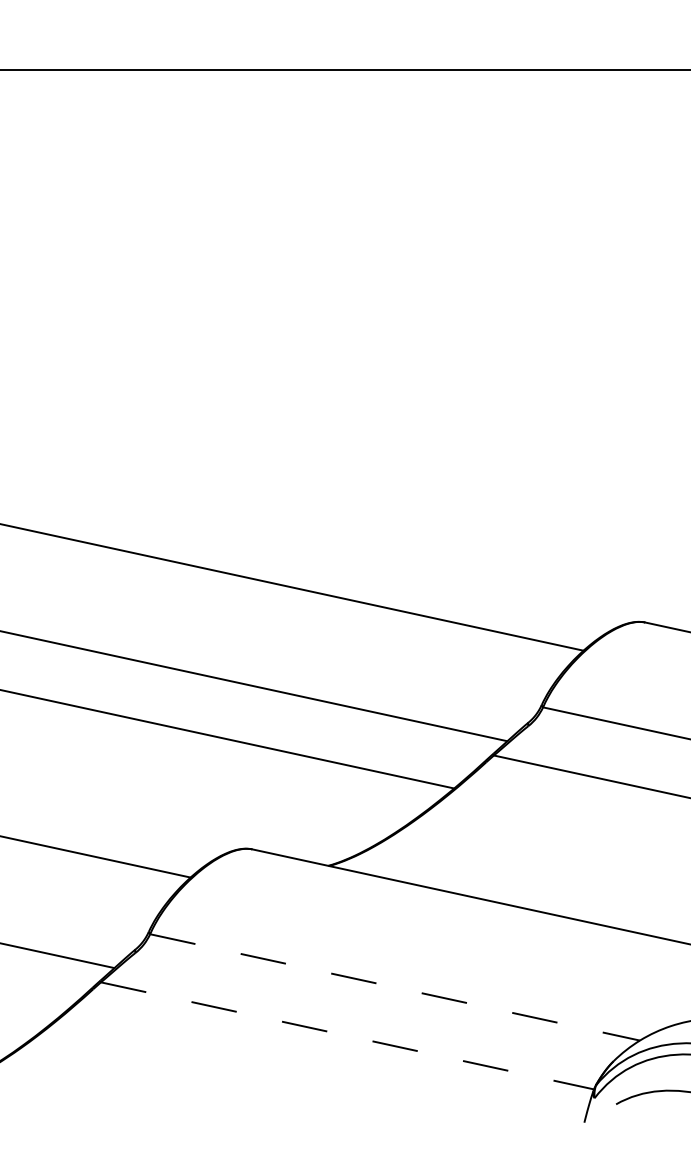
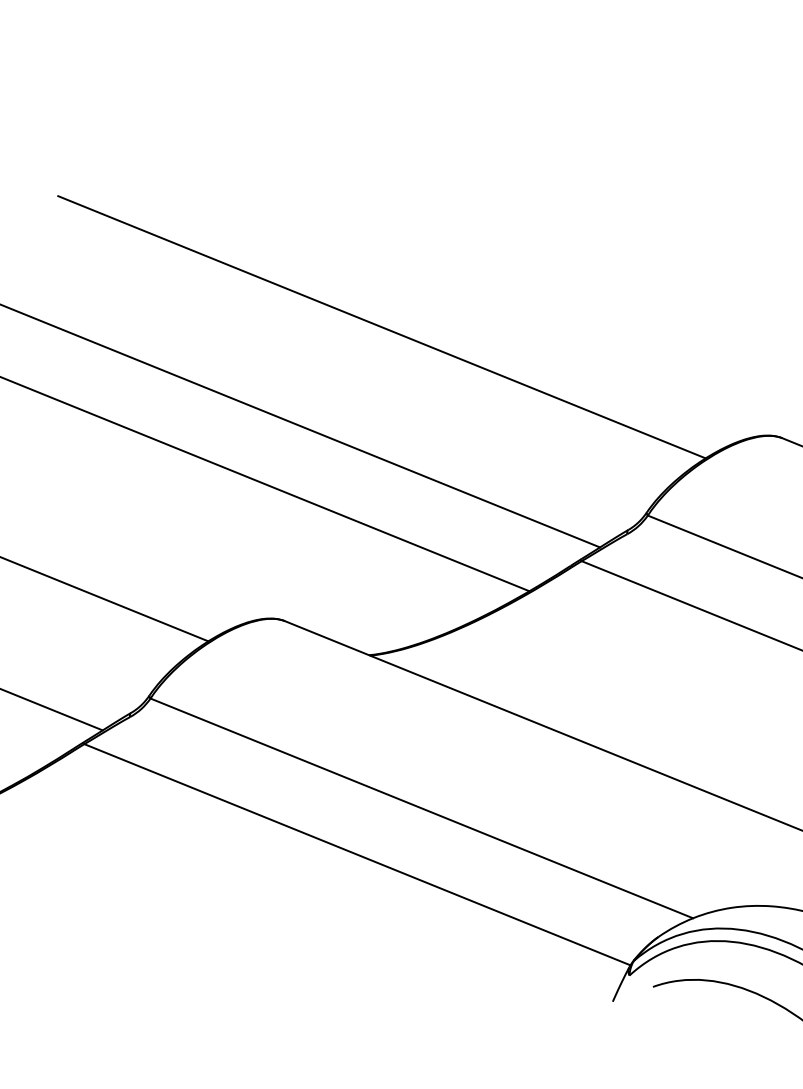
line: (395, 987) -> (422, 808), dashed -> solid
line: (347, 1035) -> (357, 854), dashed -> solid

